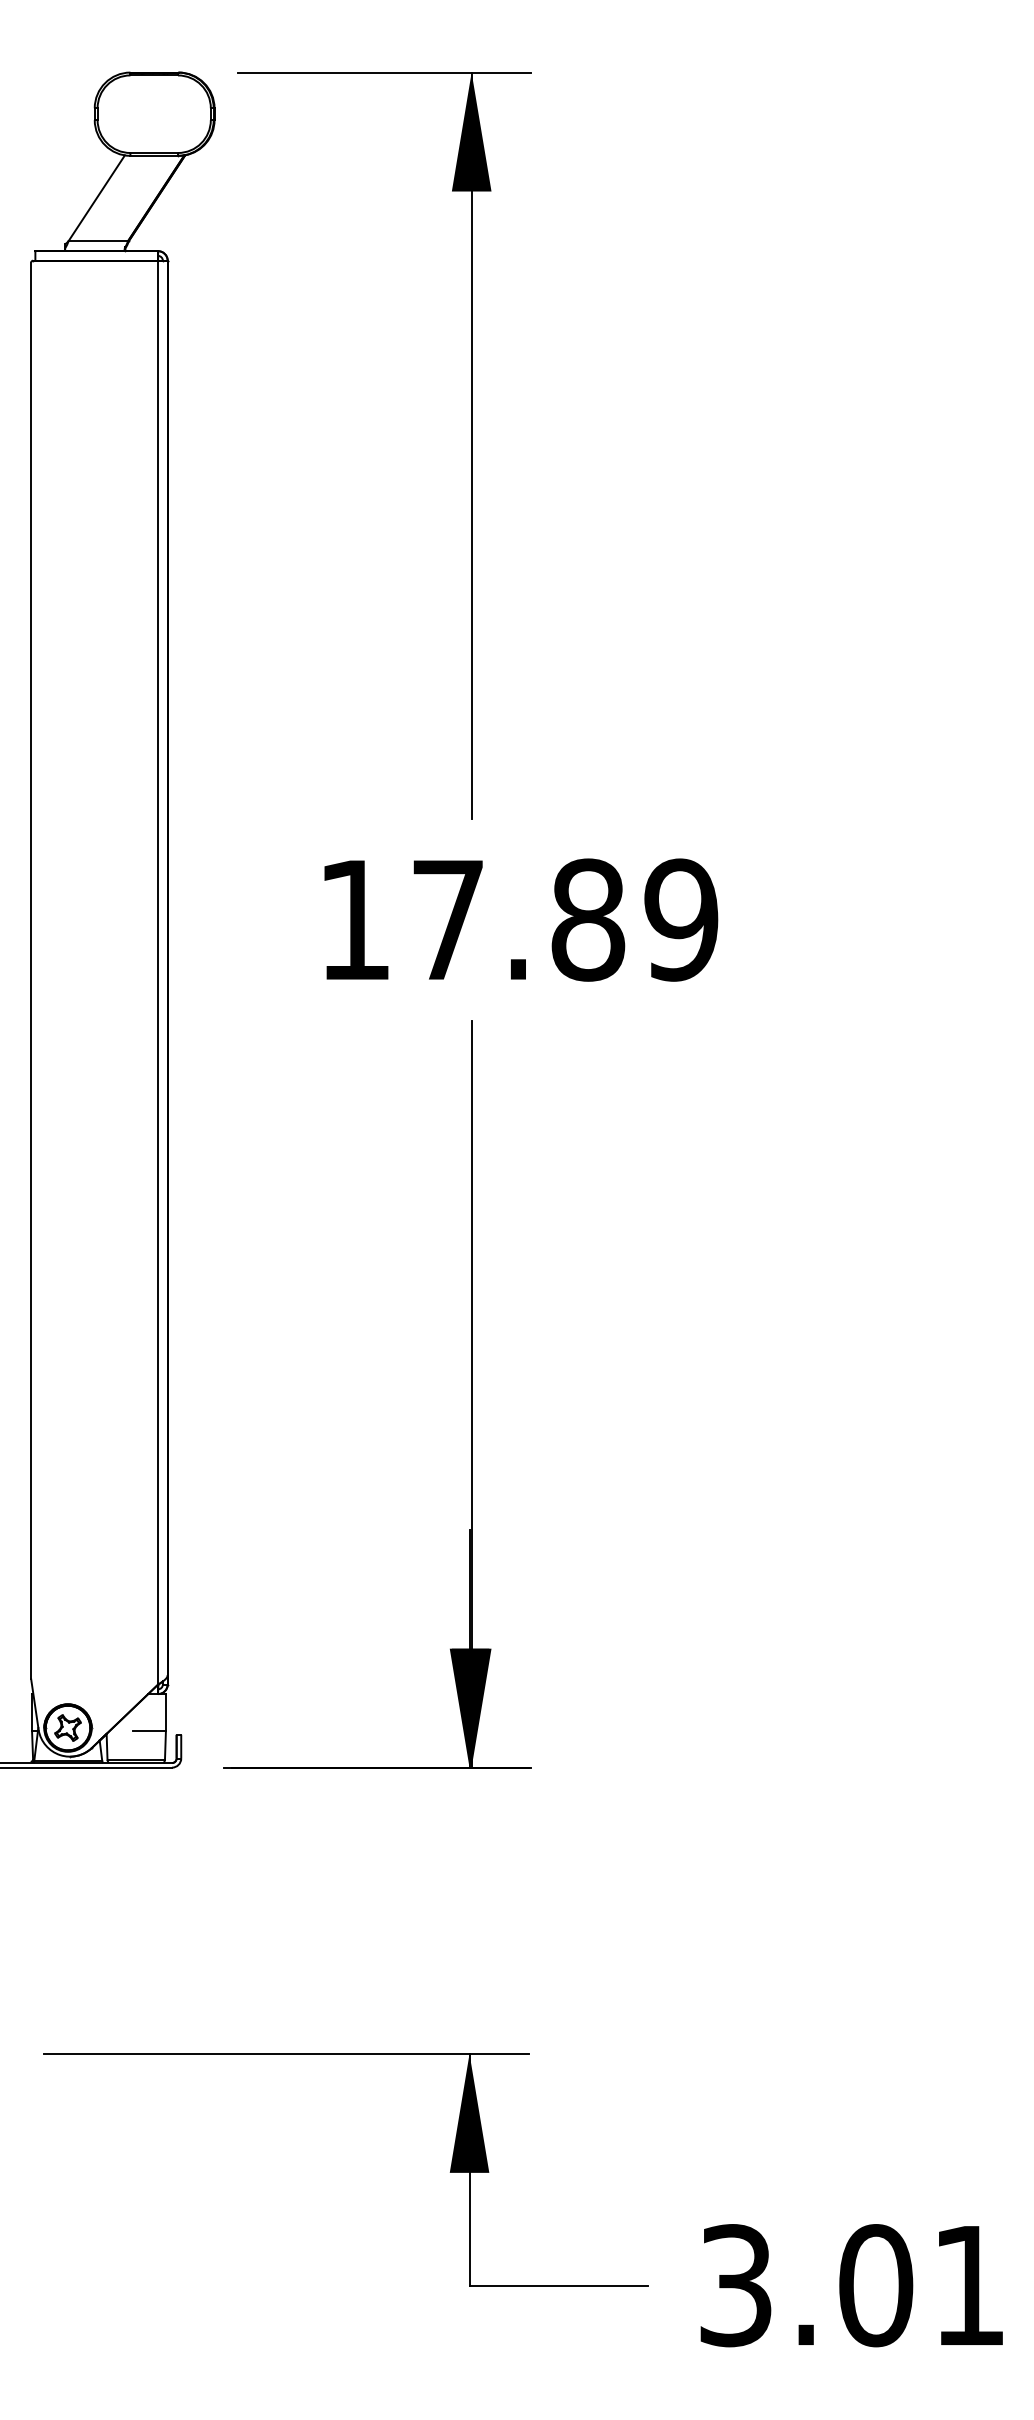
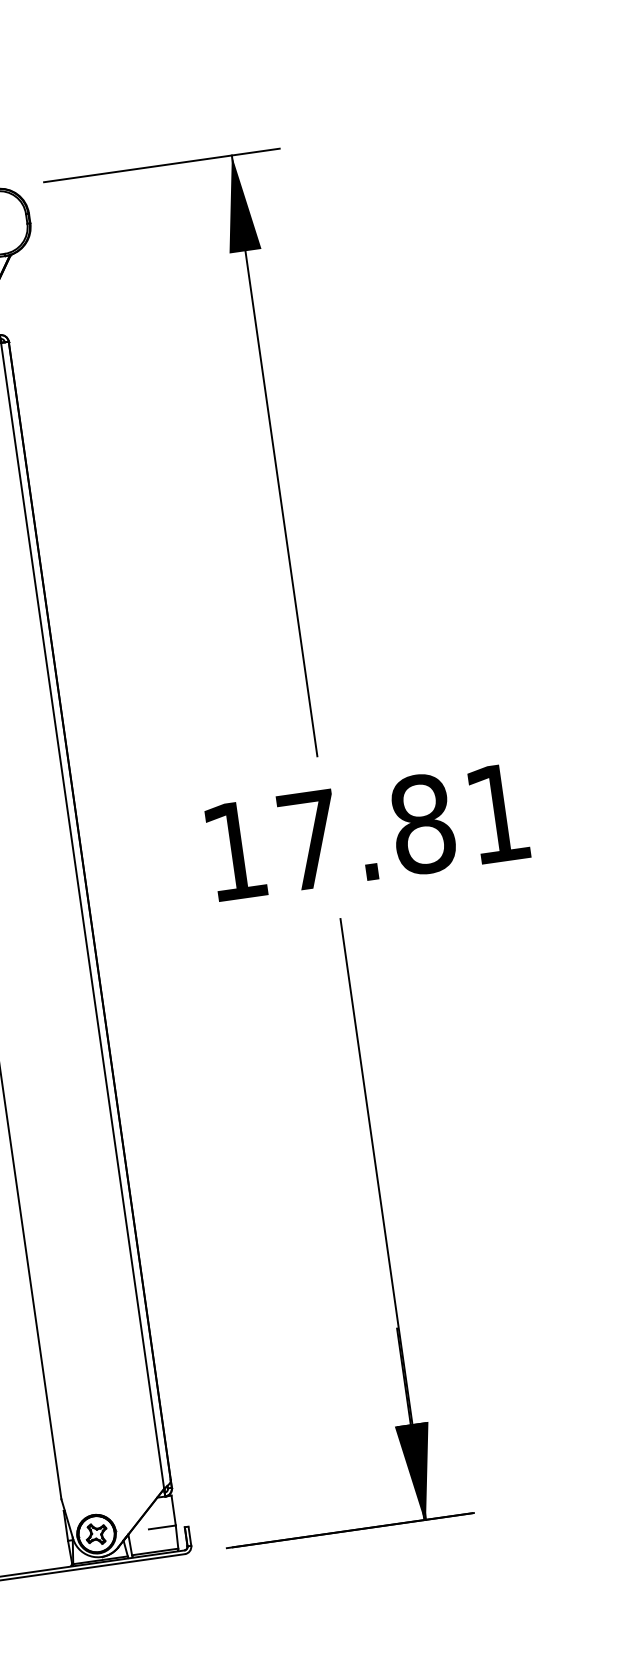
text: (681, 919) -> (497, 813), 17.89 -> 17.81

